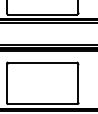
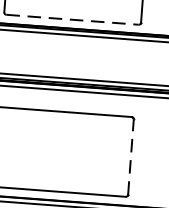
line: (43, 14) -> (74, 19), solid -> dashed
line: (78, 83) -> (131, 157), solid -> dashed

